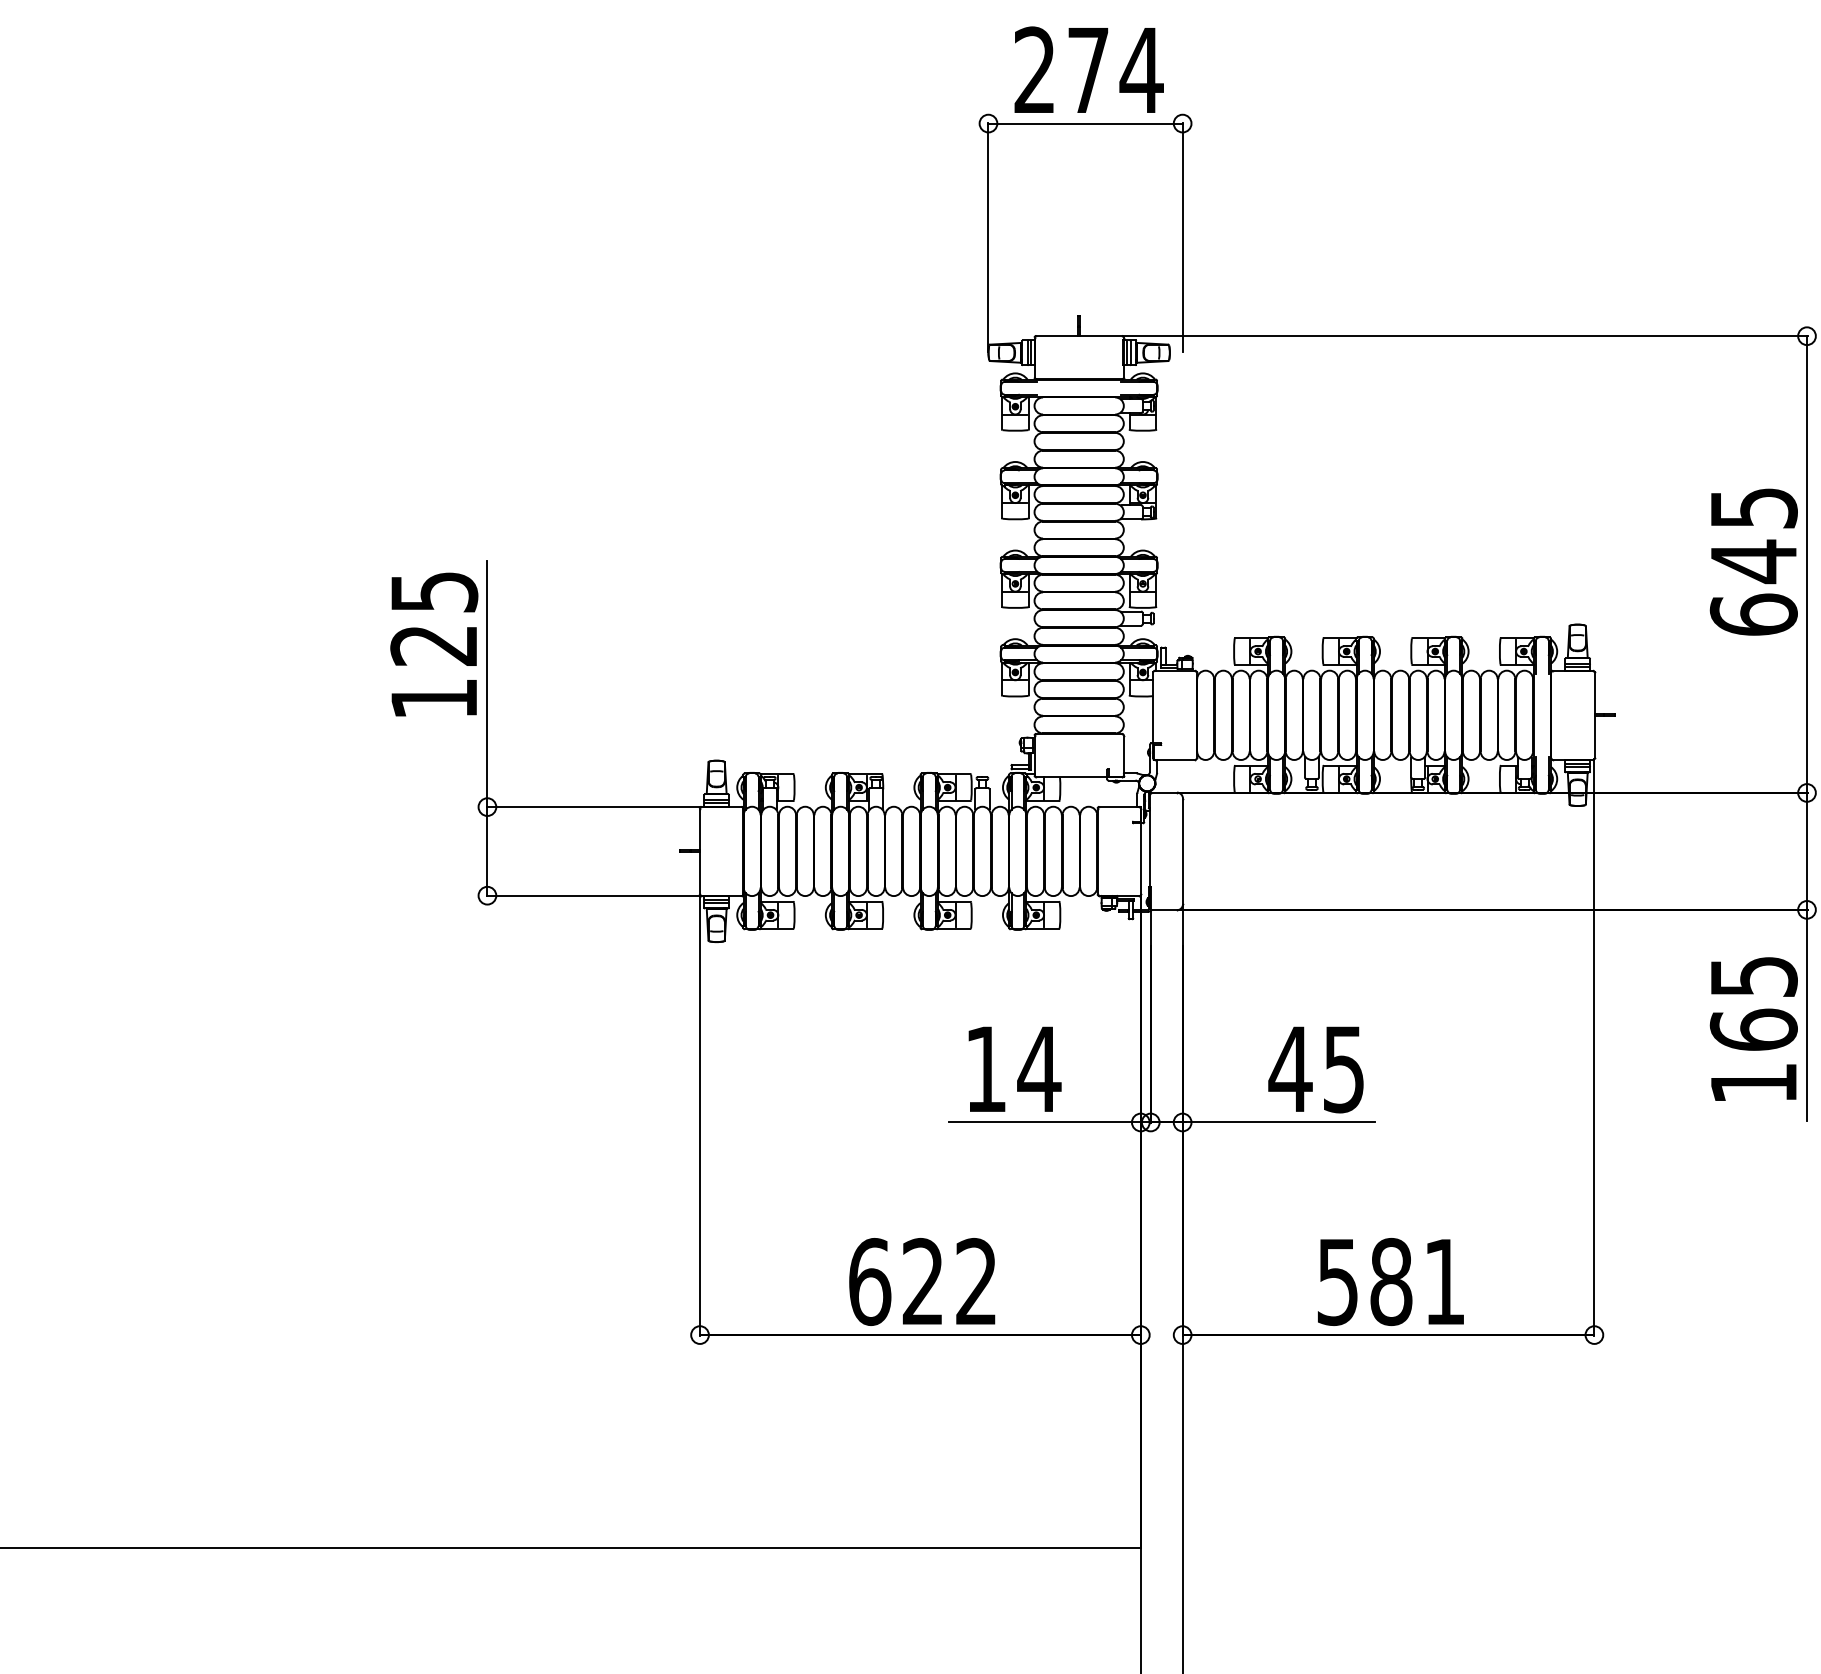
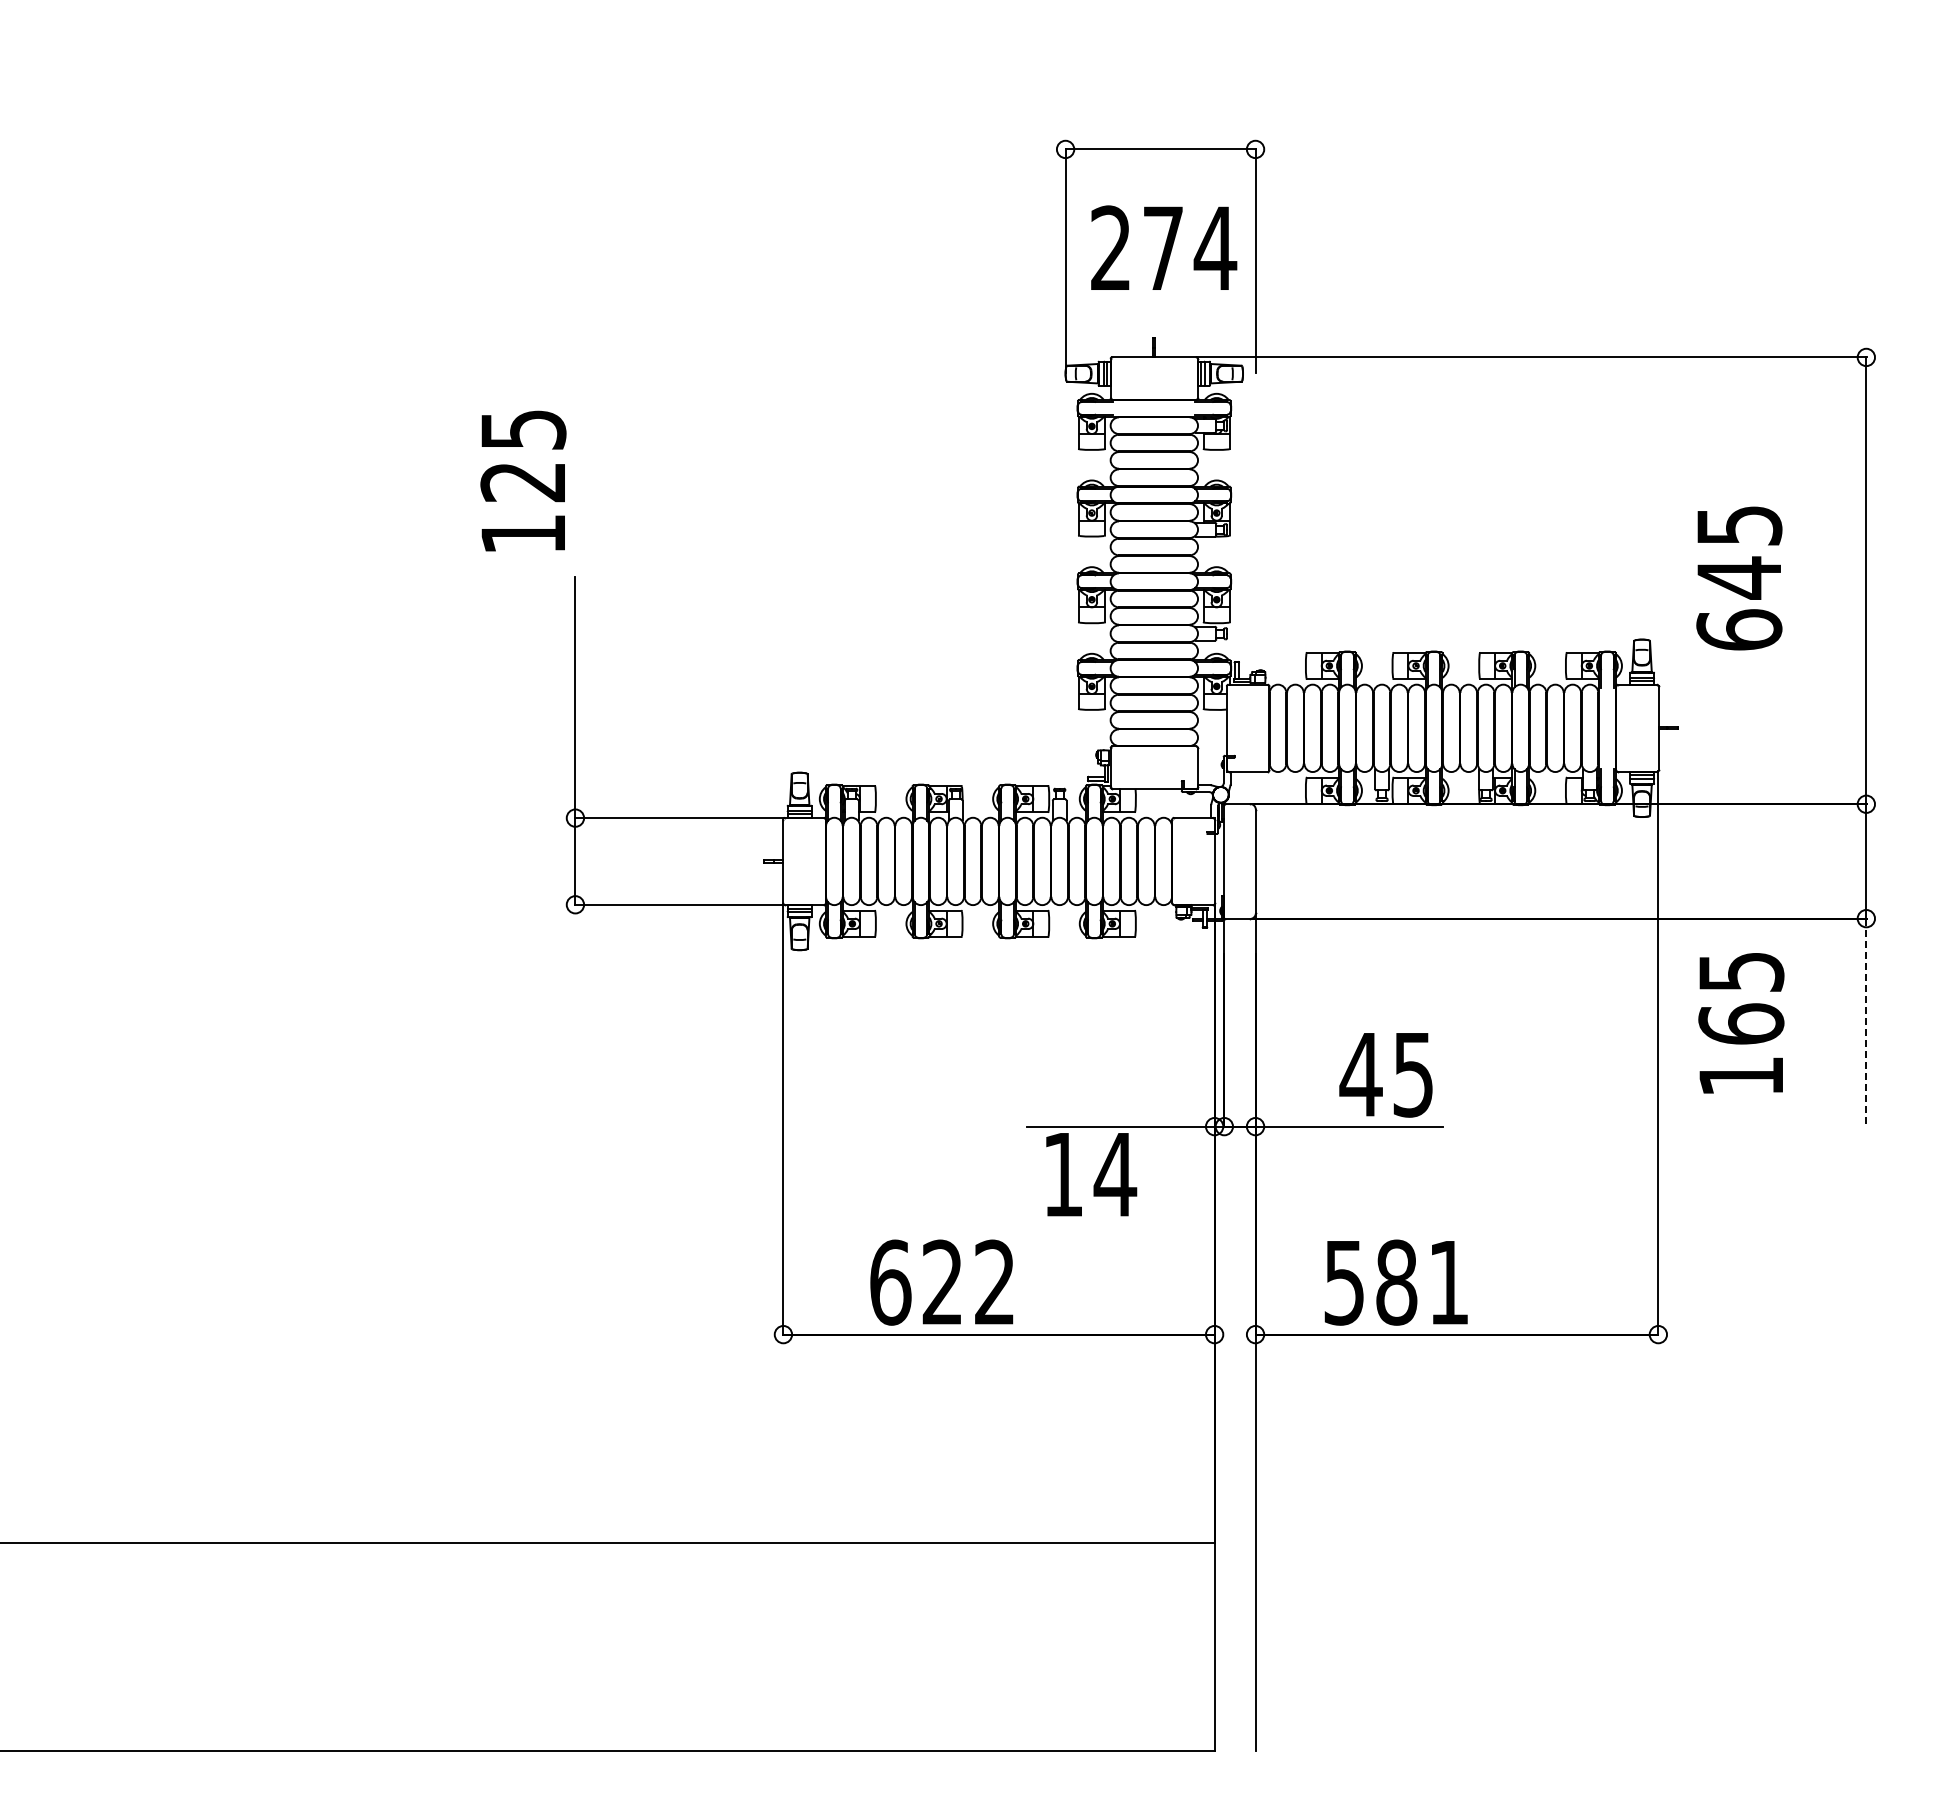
text: (1089, 69) -> (1164, 247), moved
text: (1754, 562) -> (1739, 578), moved
text: (434, 643) -> (523, 480), moved
line: (1807, 1016) -> (1866, 1022), solid -> dashed
text: (1754, 1029) -> (1741, 1023), moved
text: (1014, 1069) -> (1091, 1174), moved
text: (921, 1281) -> (941, 1282), moved
text: (1390, 1281) -> (1395, 1282), moved

